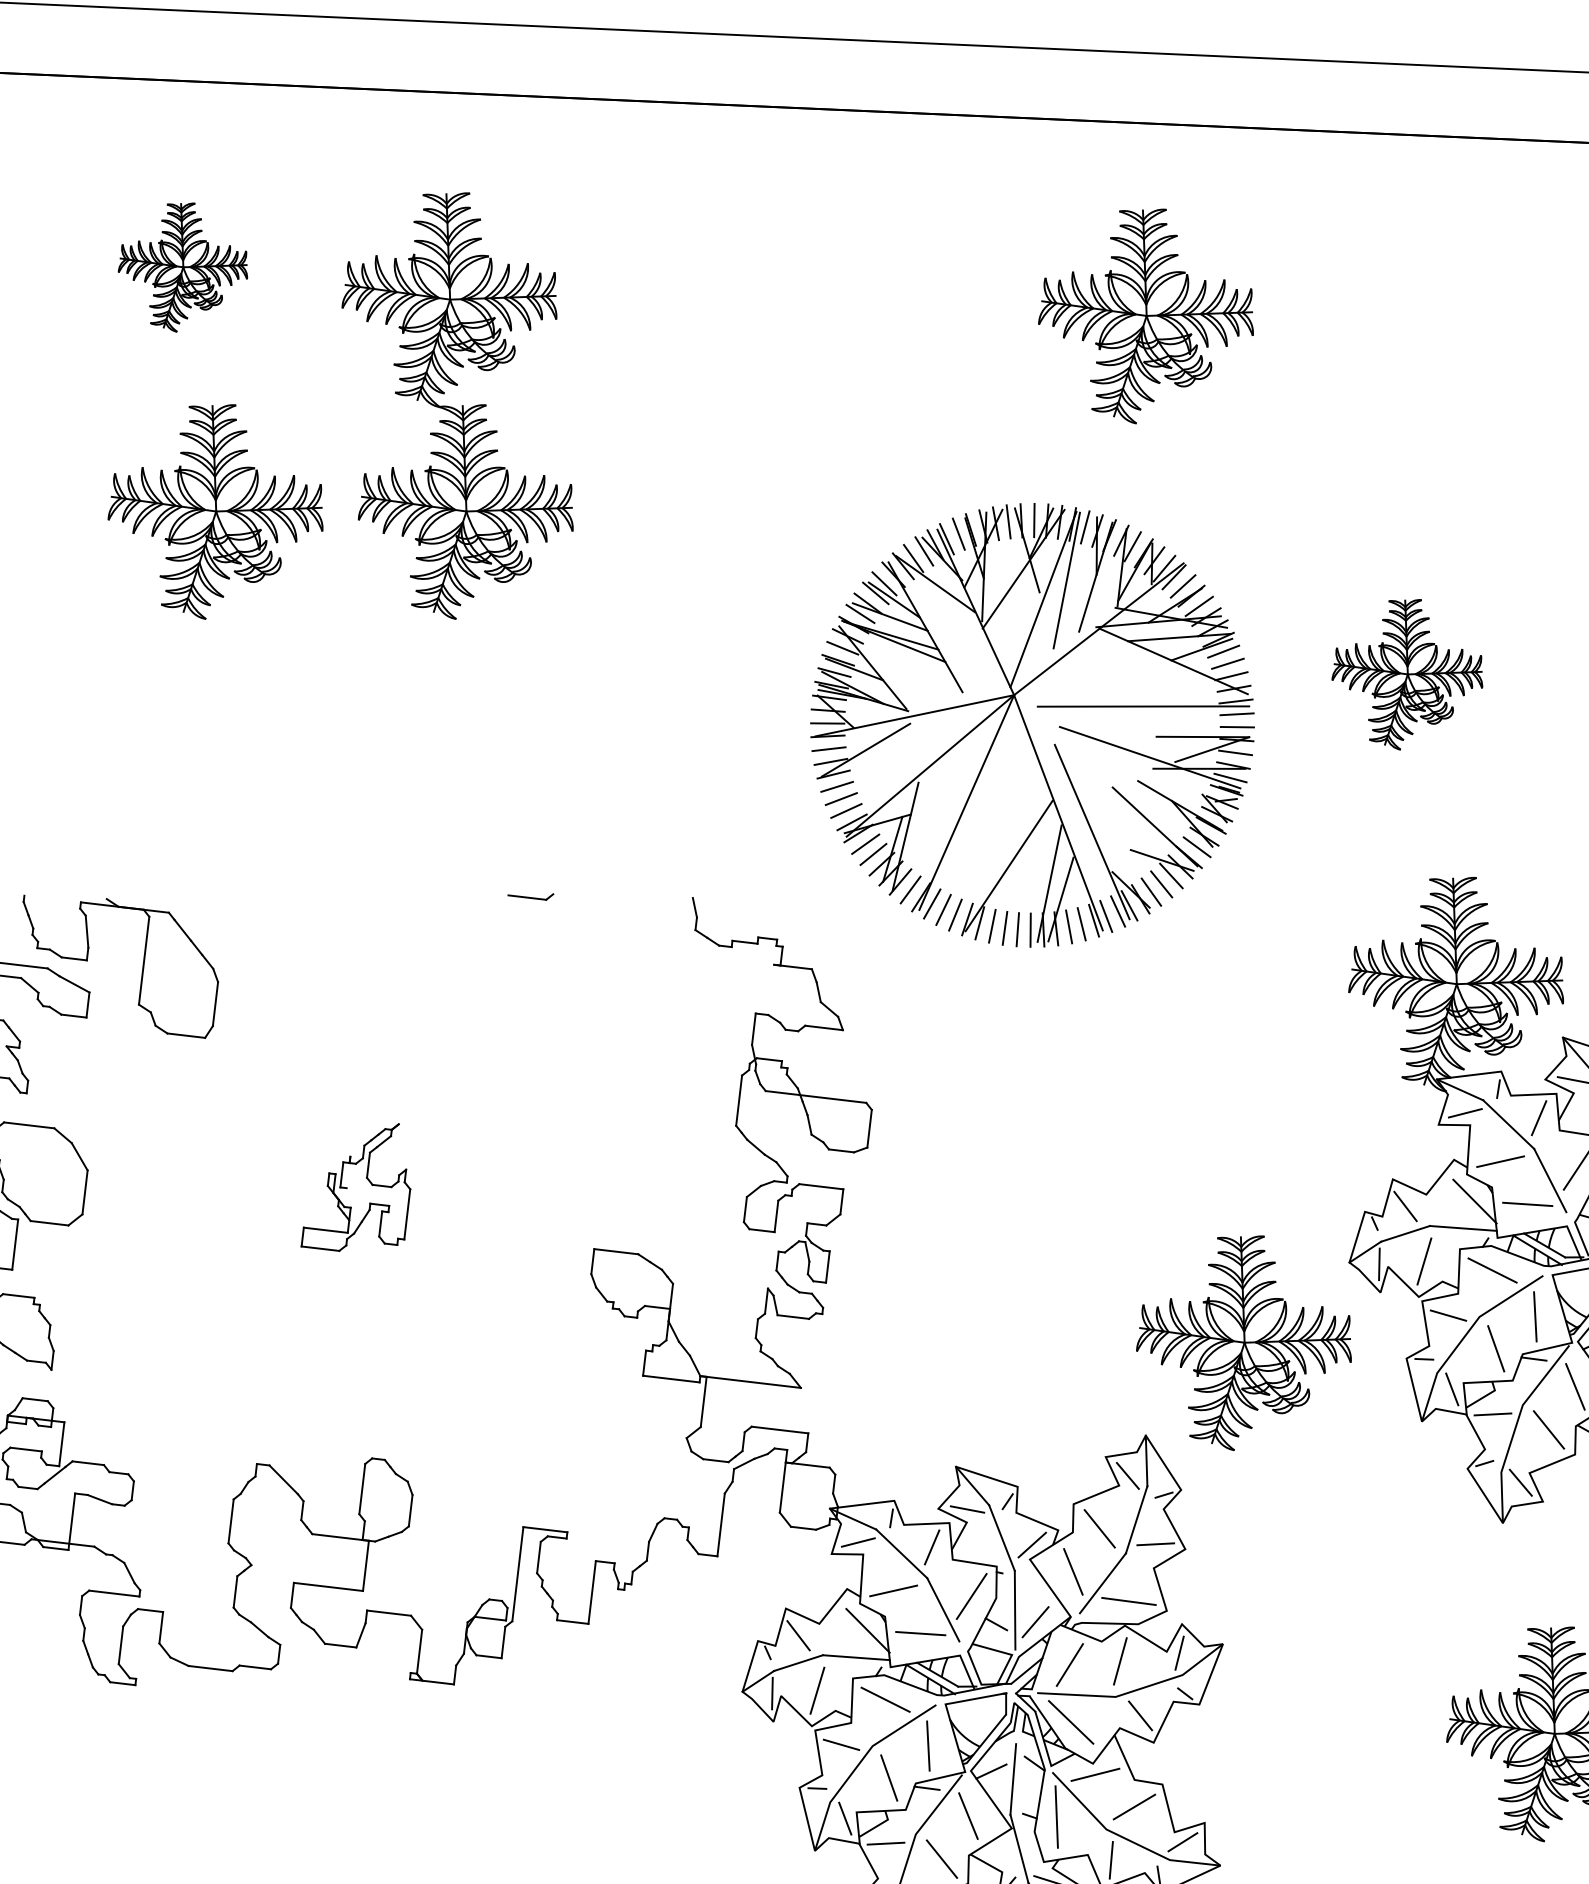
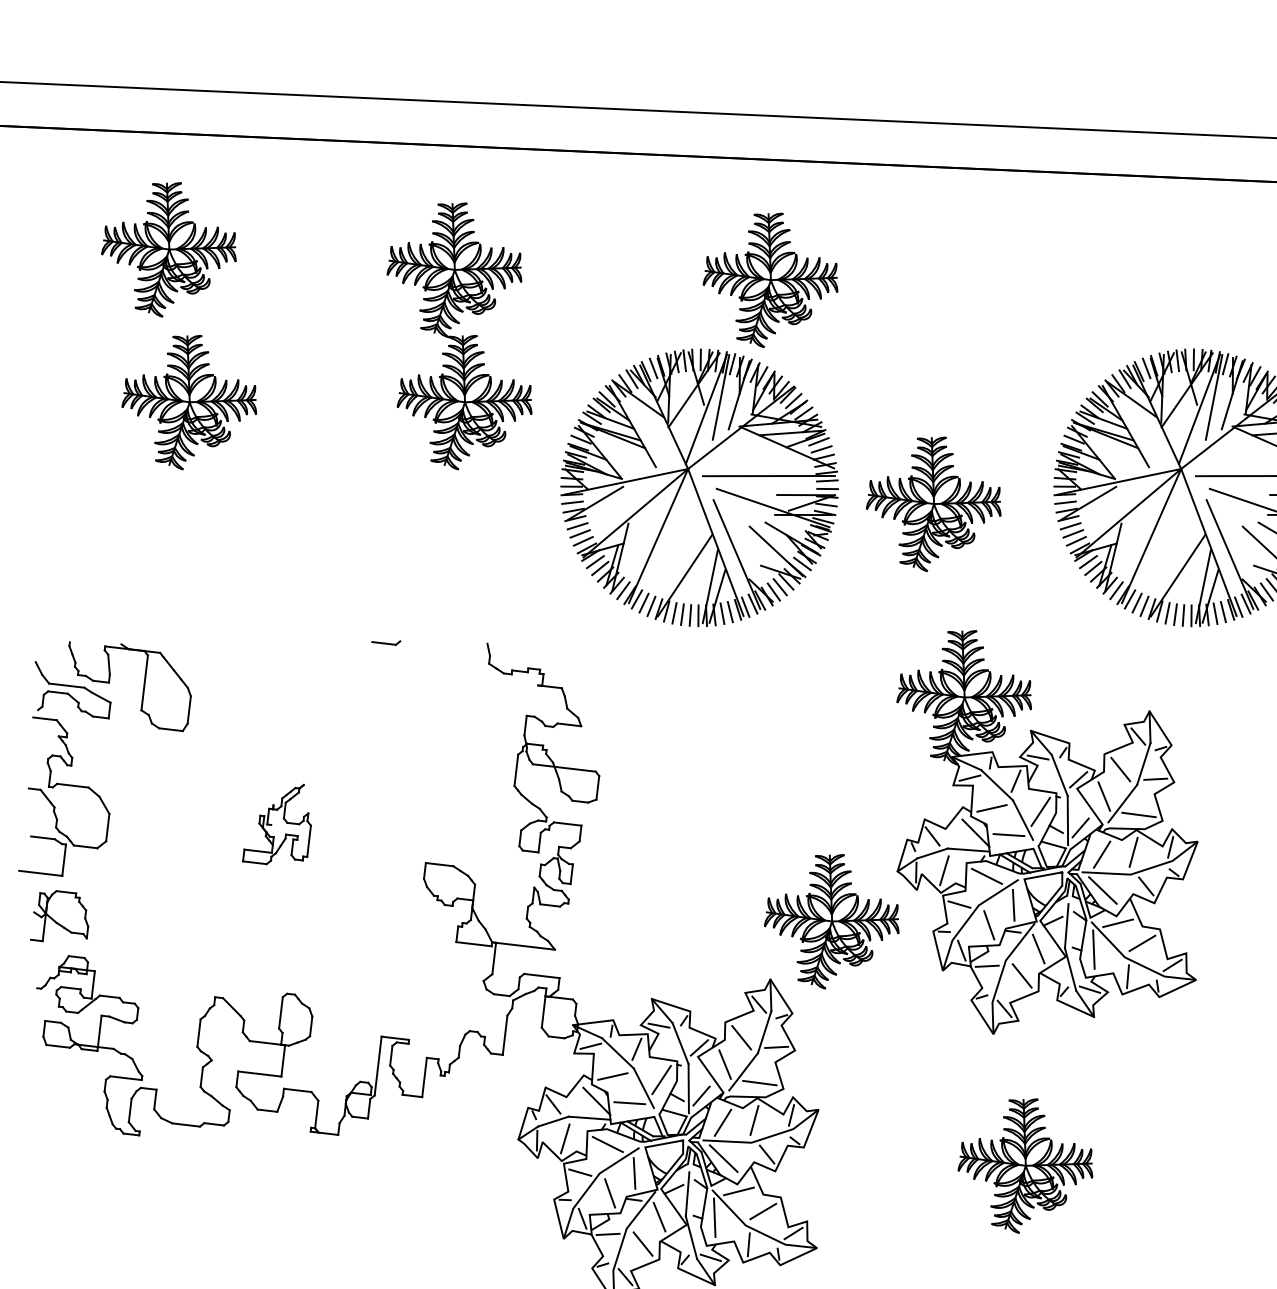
part: (182, 266) -> (168, 249), size x1.67
part: (457, 406) -> (459, 336), moved
part: (1406, 673) -> (933, 503), size x1.43
part: (1032, 724) -> (699, 487), moved

